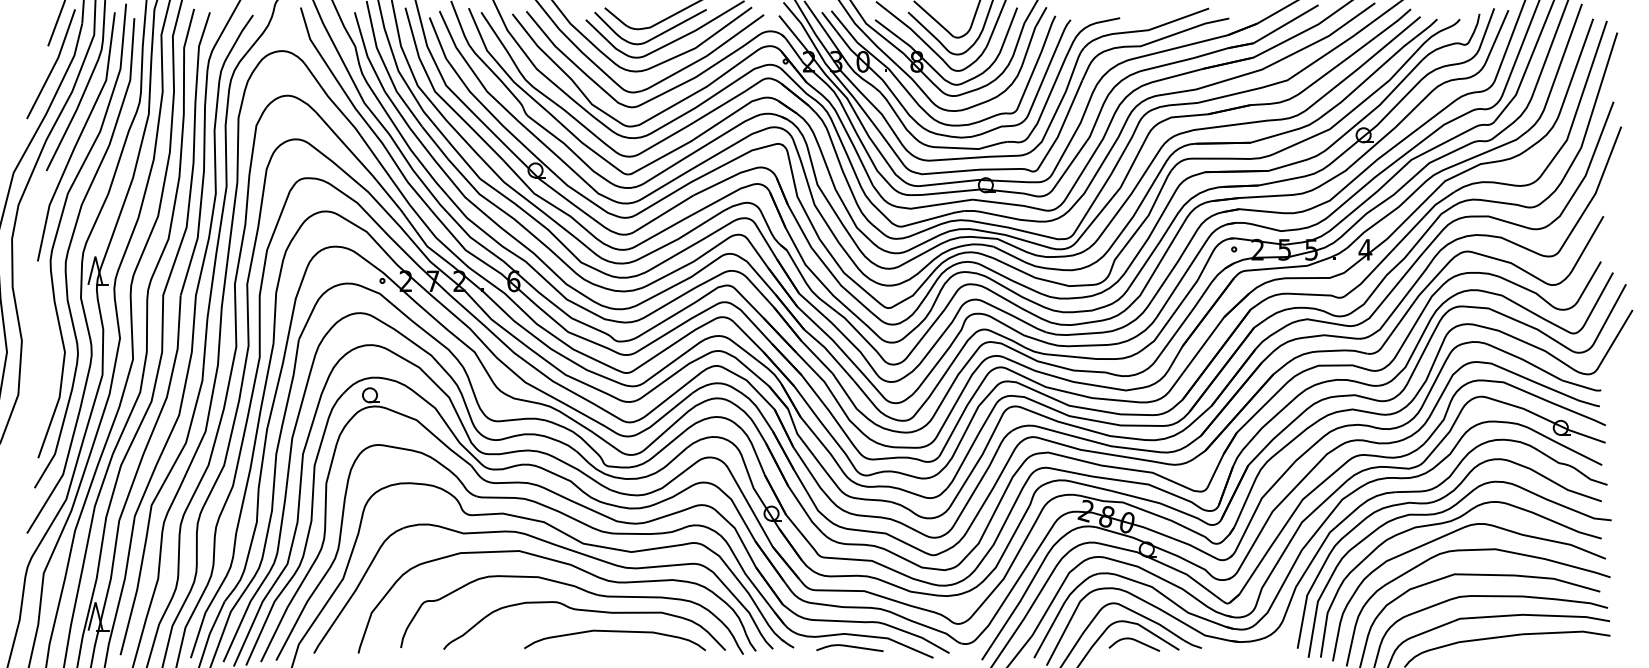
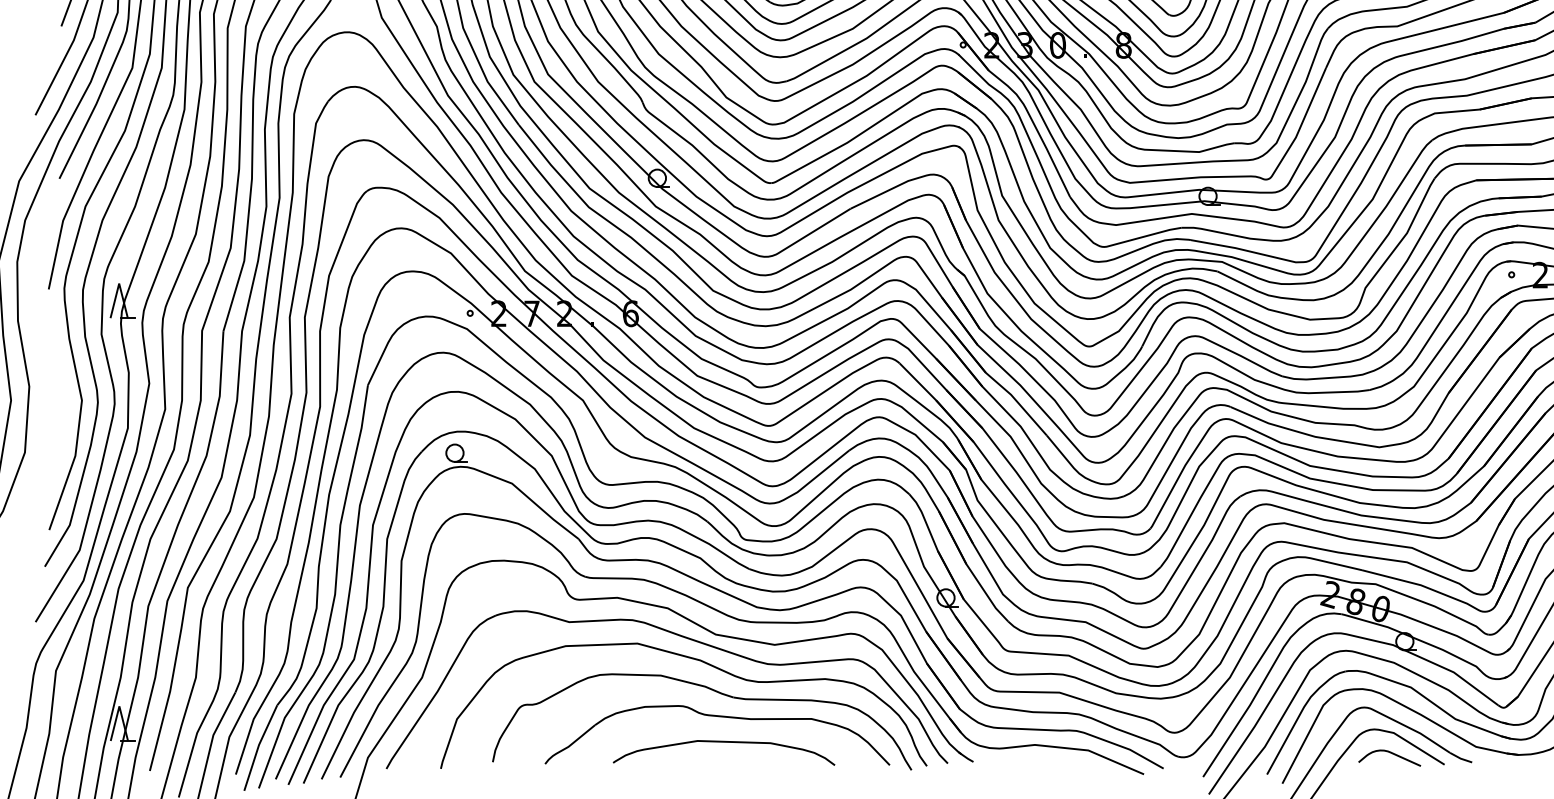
curve: (614, 632) -> (723, 743), moved
curve: (849, 647) -> (1041, 761), removed

